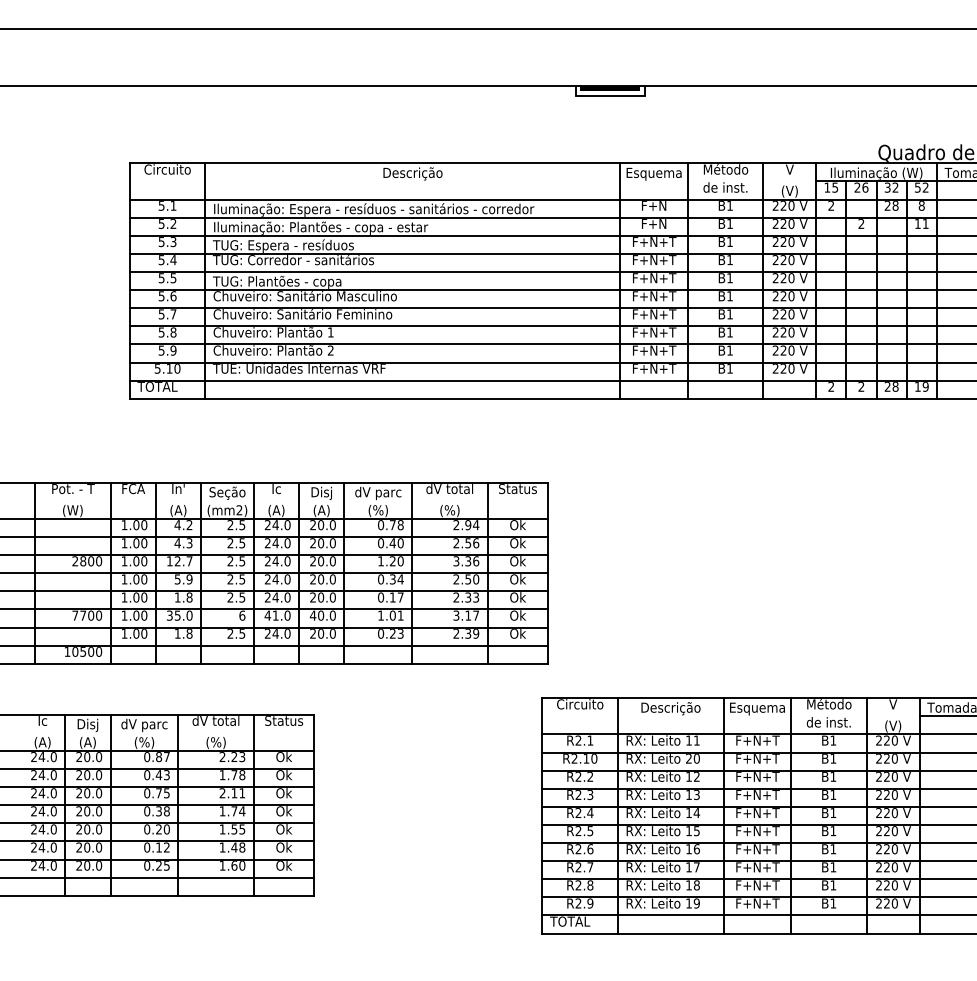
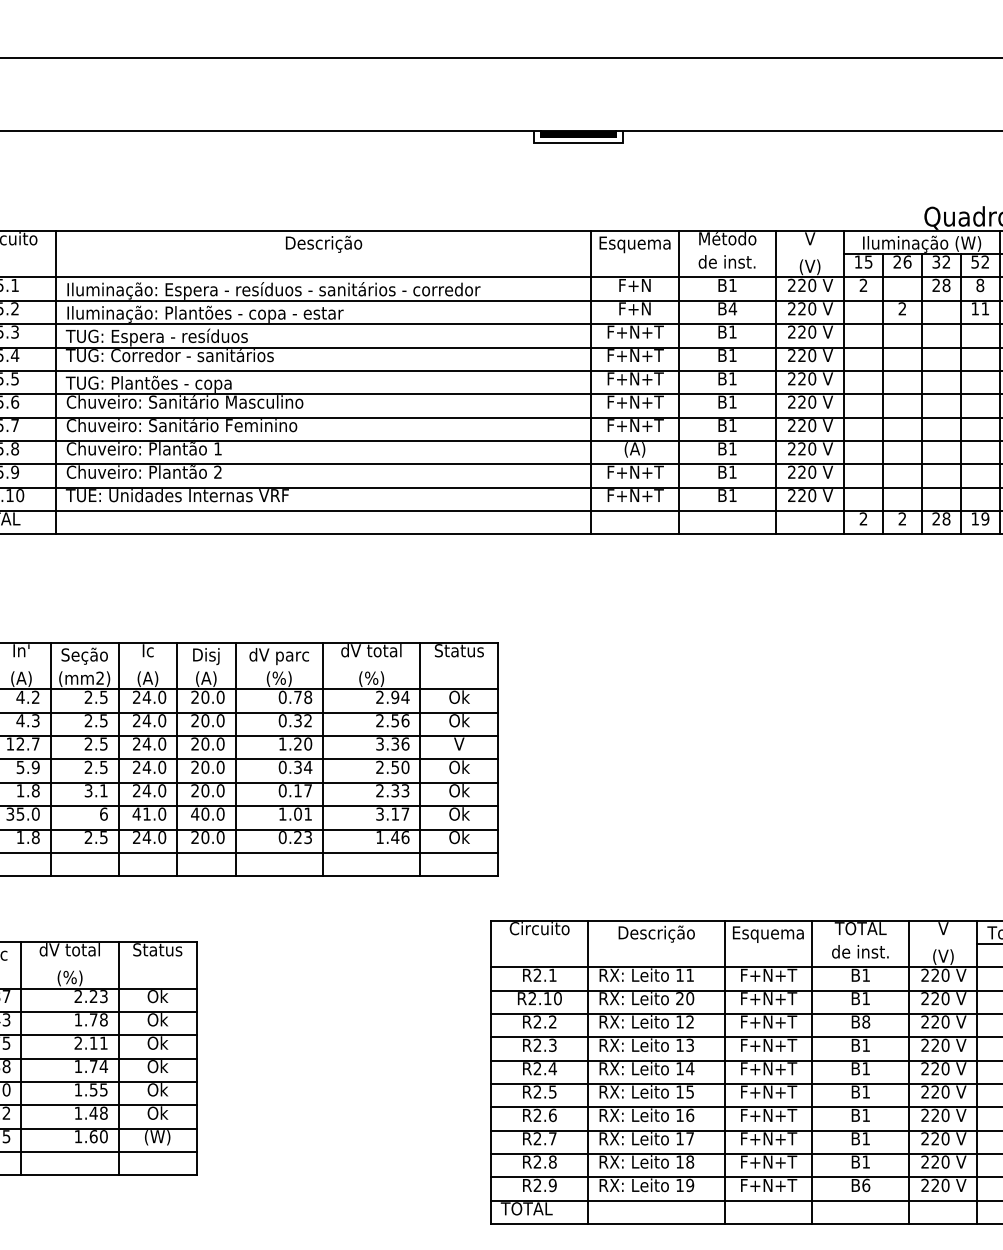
text: (729, 223) -> (732, 308), B1 -> B4
text: (654, 333) -> (635, 450), F+N+T -> (A)
text: (396, 543) -> (302, 721), 0.40 -> 0.32
text: (517, 561) -> (458, 744), Ok -> V
text: (236, 597) -> (96, 790), 2.5 -> 3.1
text: (466, 633) -> (393, 837), 2.39 -> 1.46
text: (829, 704) -> (861, 928), Método -> TOTAL
text: (833, 776) -> (866, 1021), B1 -> B8
text: (283, 866) -> (156, 1137), Ok -> (W)
text: (833, 903) -> (866, 1185), B1 -> B6

